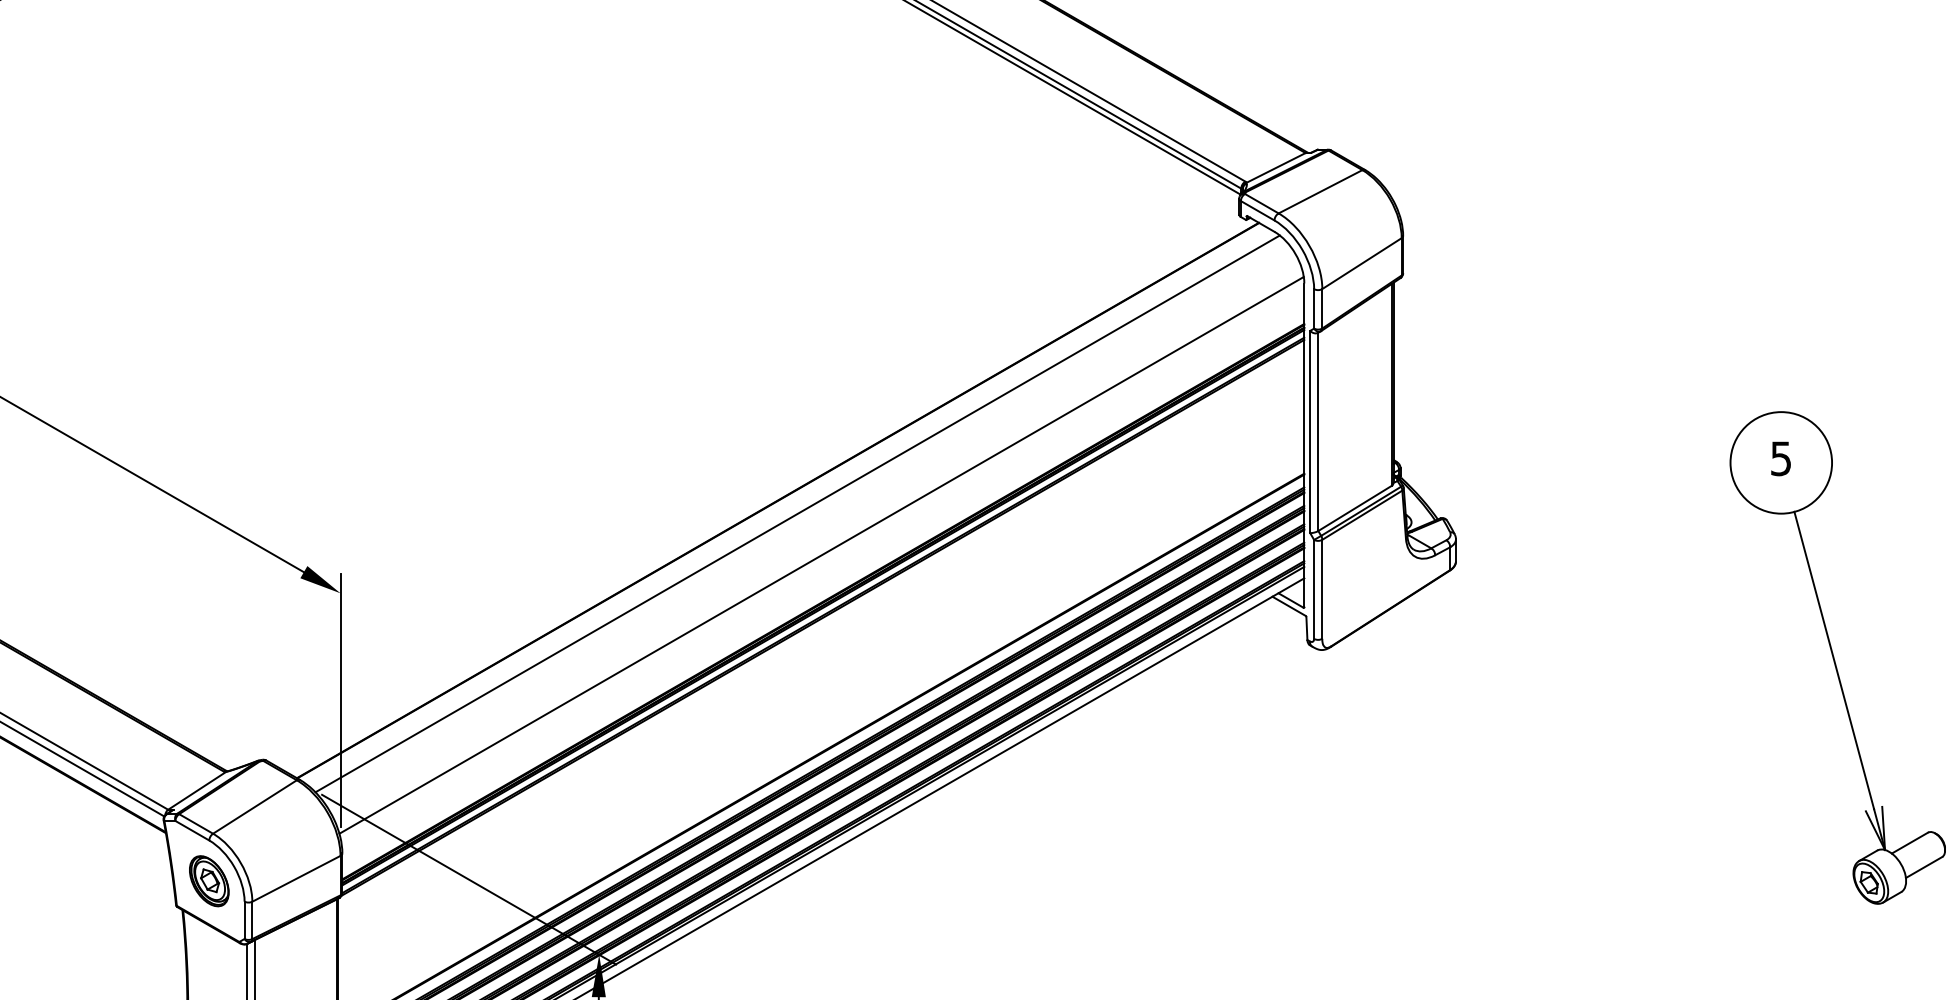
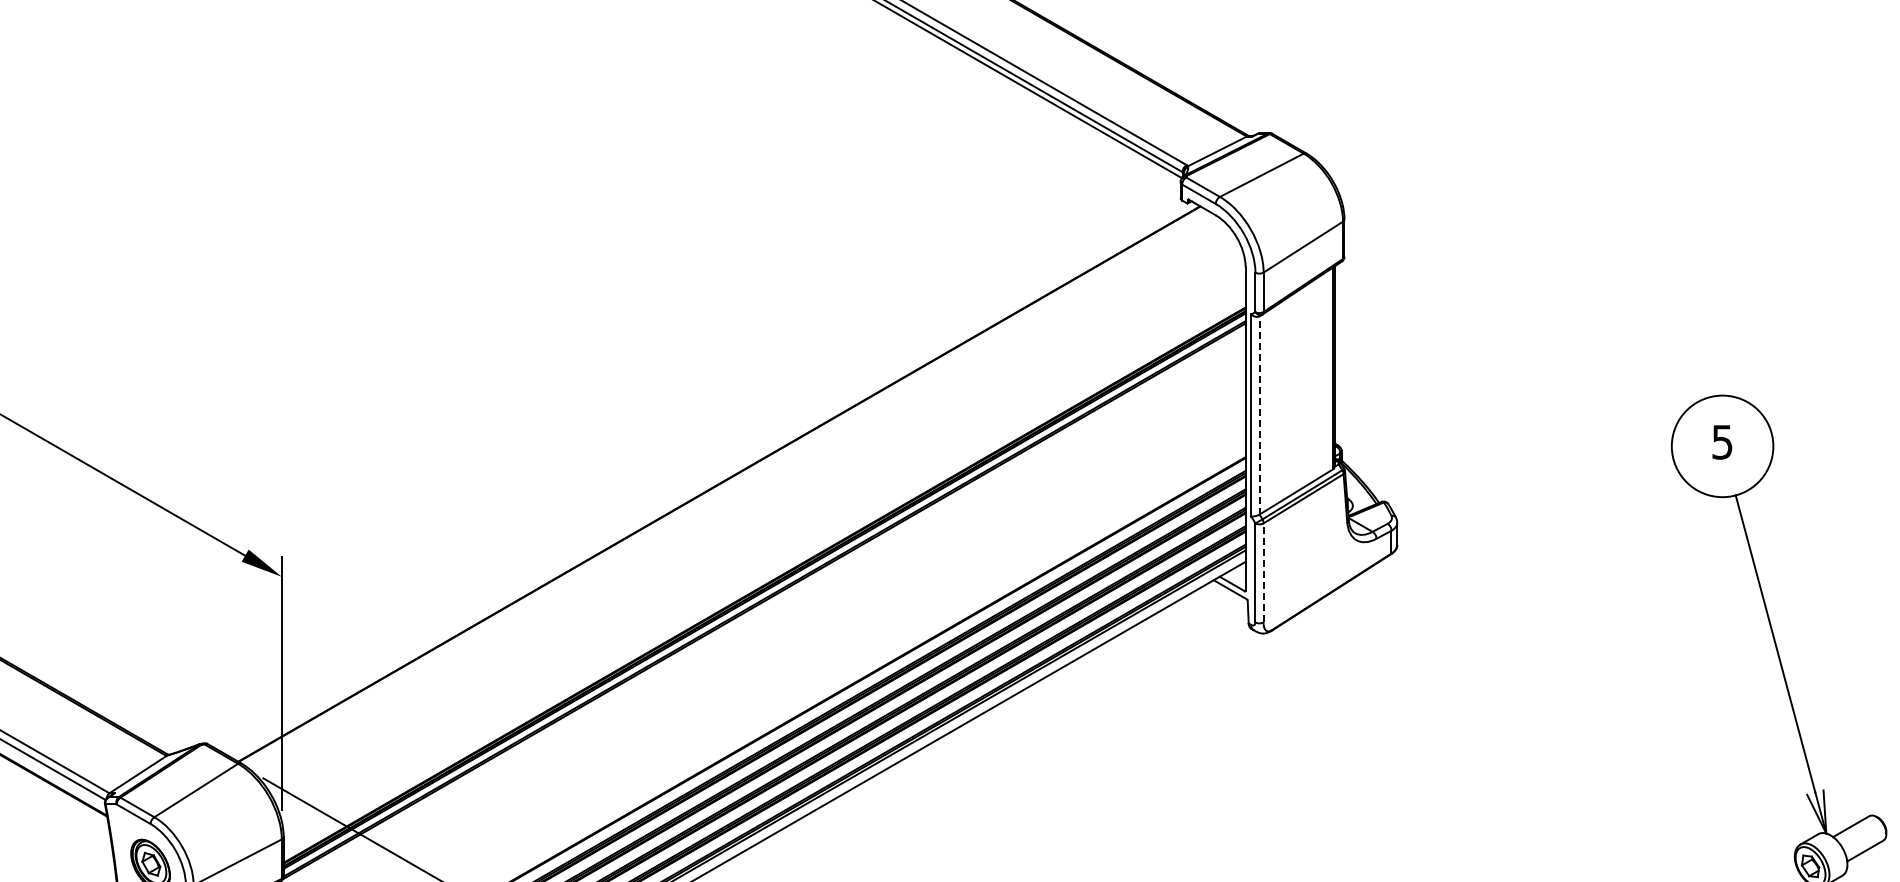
line: (1318, 431) -> (1259, 415), solid -> dashed
line: (797, 513) -> (738, 497), removed
line: (821, 554) -> (762, 538), removed
line: (1322, 588) -> (1263, 572), solid -> dashed

